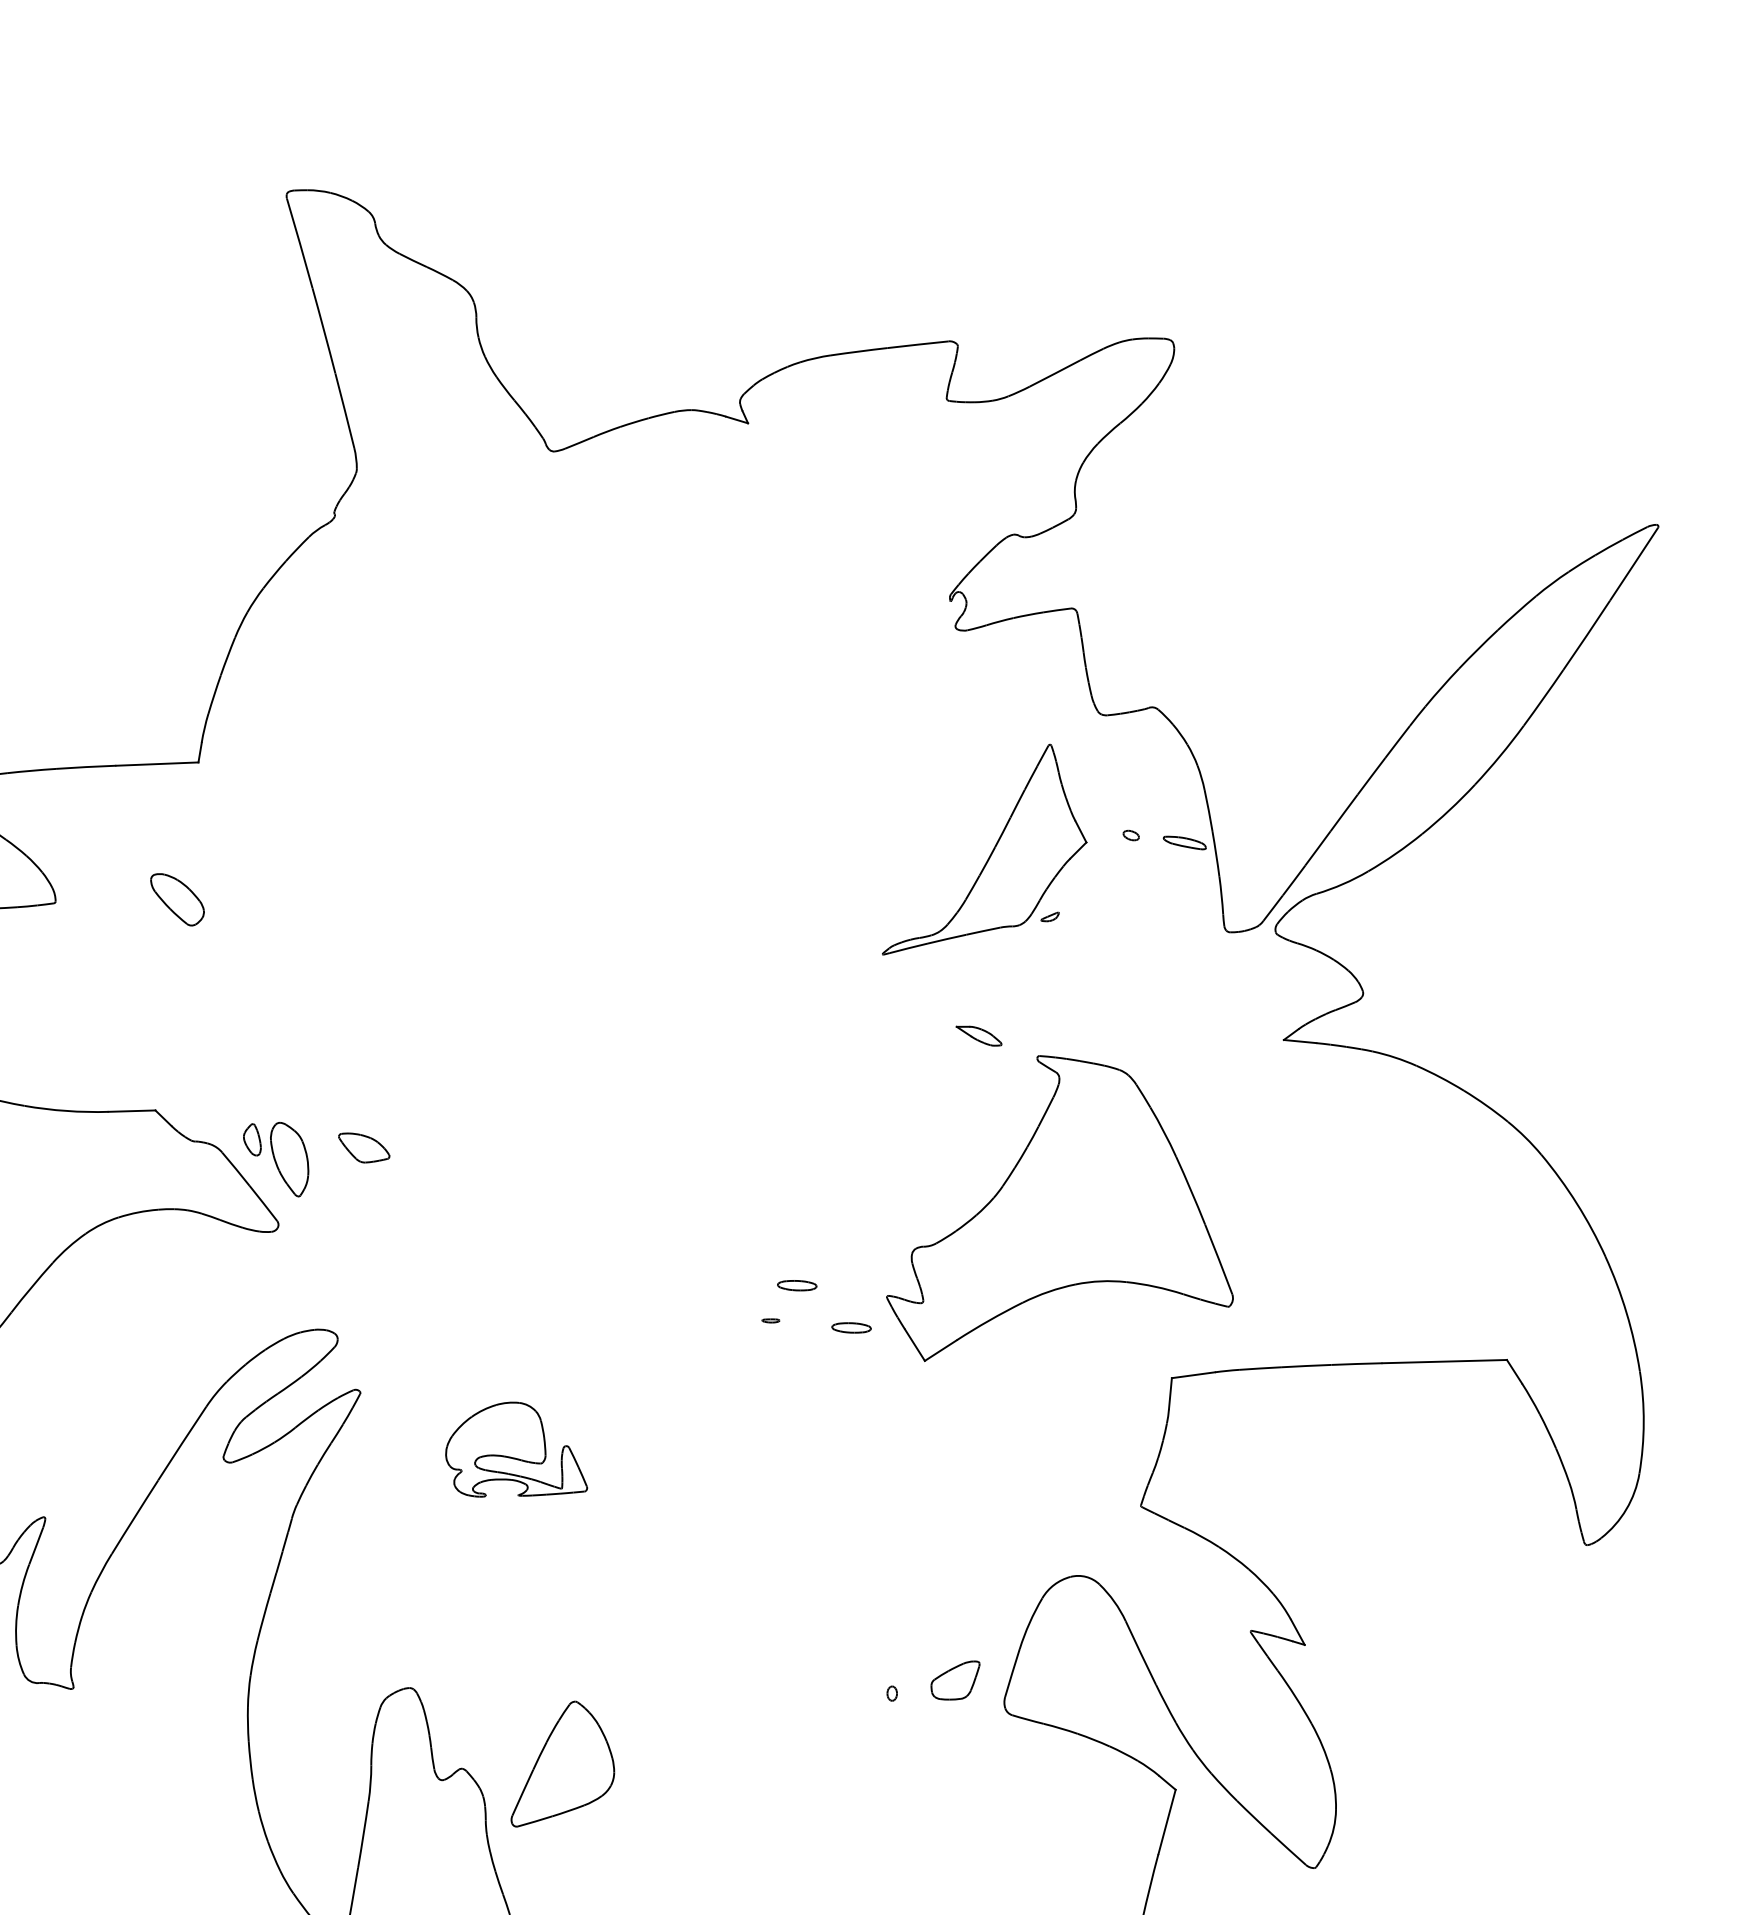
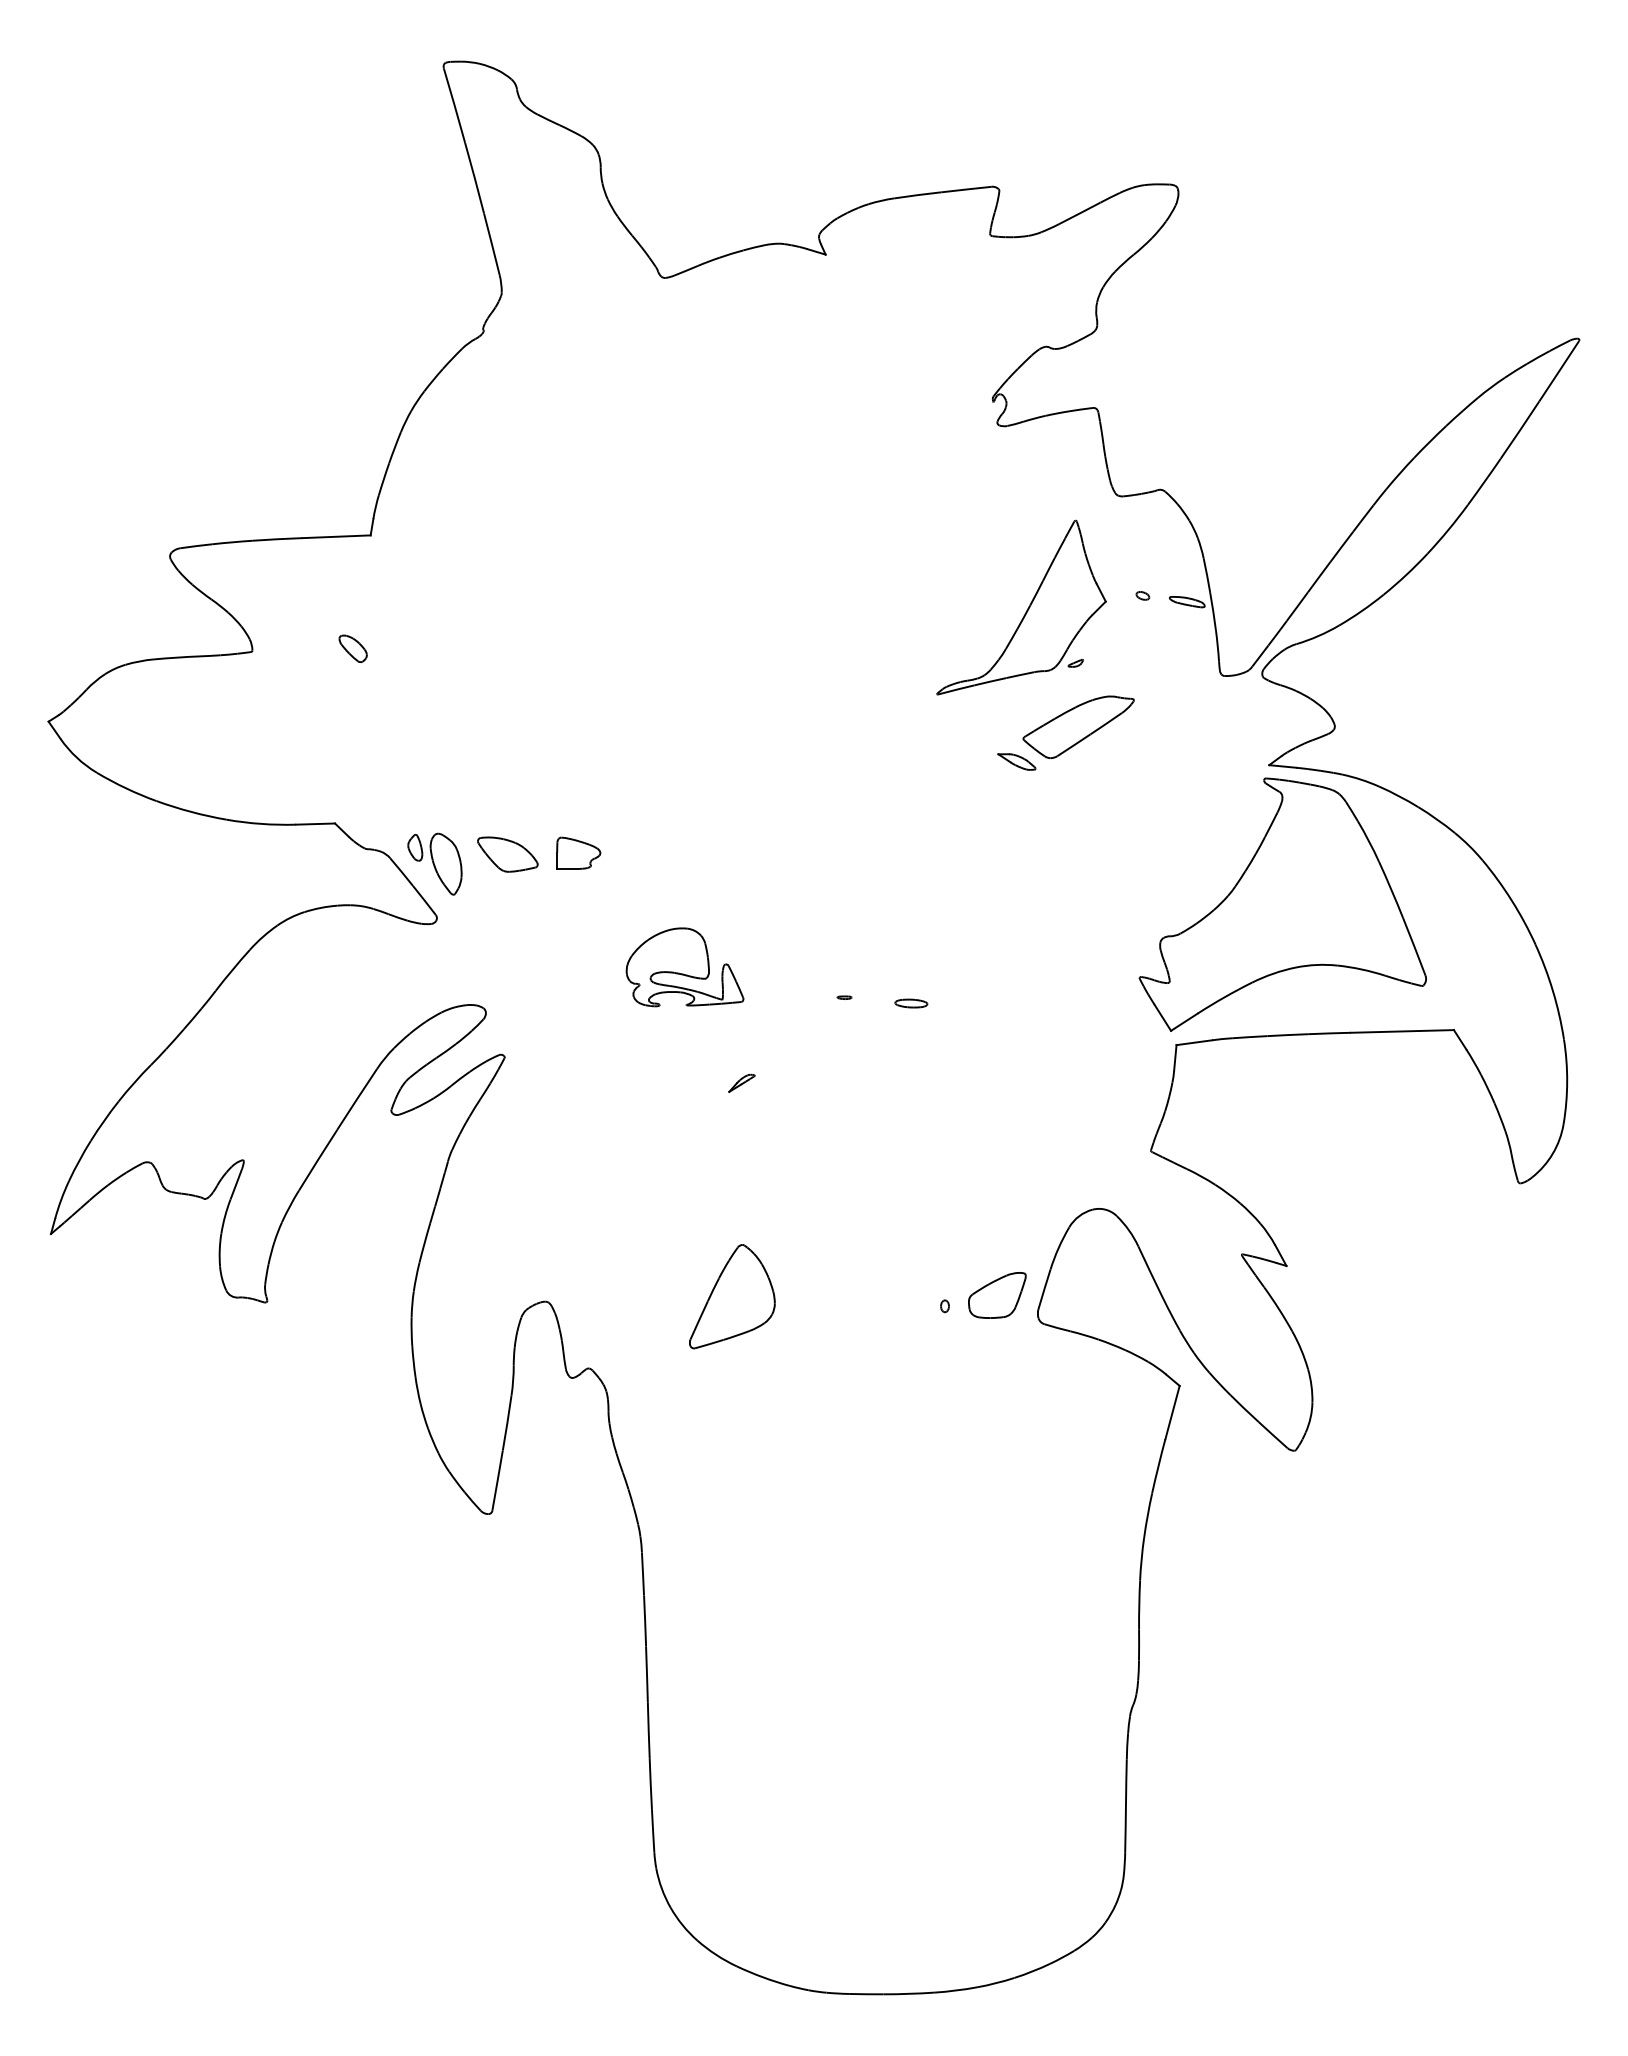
part: (176, 899) -> (352, 648), size x0.62
part: (1053, 993) -> (1078, 726), added
part: (449, 1145) -> (578, 852), added
part: (363, 1147) -> (507, 854), size x1.43
part: (1059, 1208) -> (1282, 904), moved
part: (797, 1285) -> (866, 968), removed
part: (646, 1423) -> (741, 1082), added
part: (515, 1449) -> (684, 967), moved
part: (955, 1680) -> (997, 1295), size x1.43
part: (563, 1763) -> (732, 1296), moved

